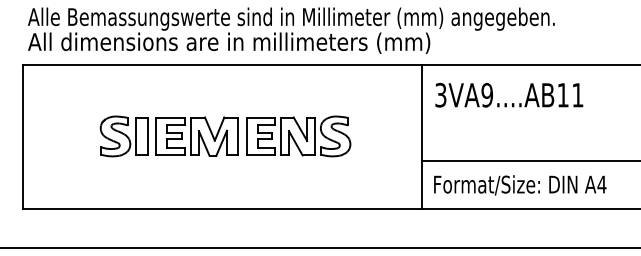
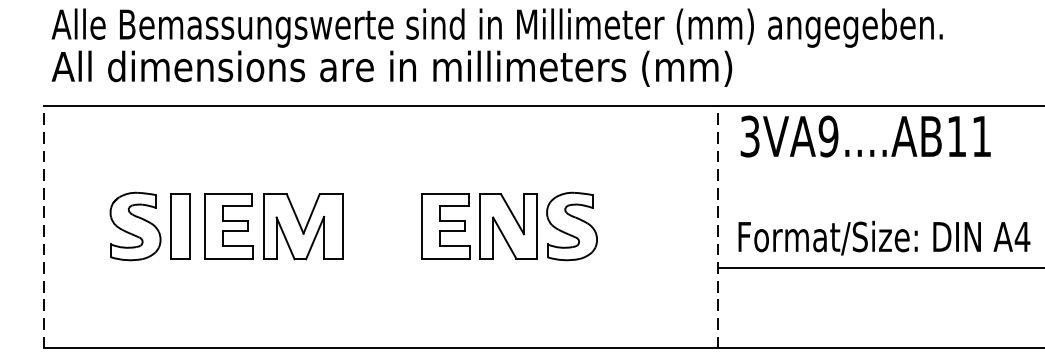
text: (509, 95) -> (866, 136), moved
line: (23, 136) -> (44, 226), solid -> dashed
part: (168, 136) -> (225, 226), moved
line: (422, 136) -> (719, 226), solid -> dashed
text: (520, 185) -> (884, 238), moved

